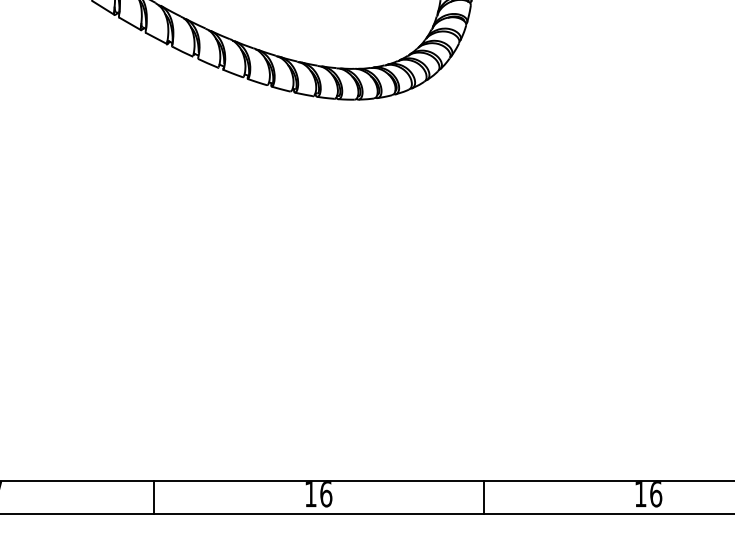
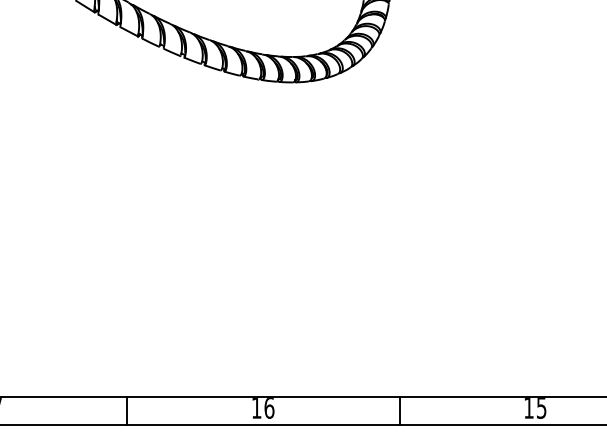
text: (655, 494) -> (541, 408), 16 -> 15

